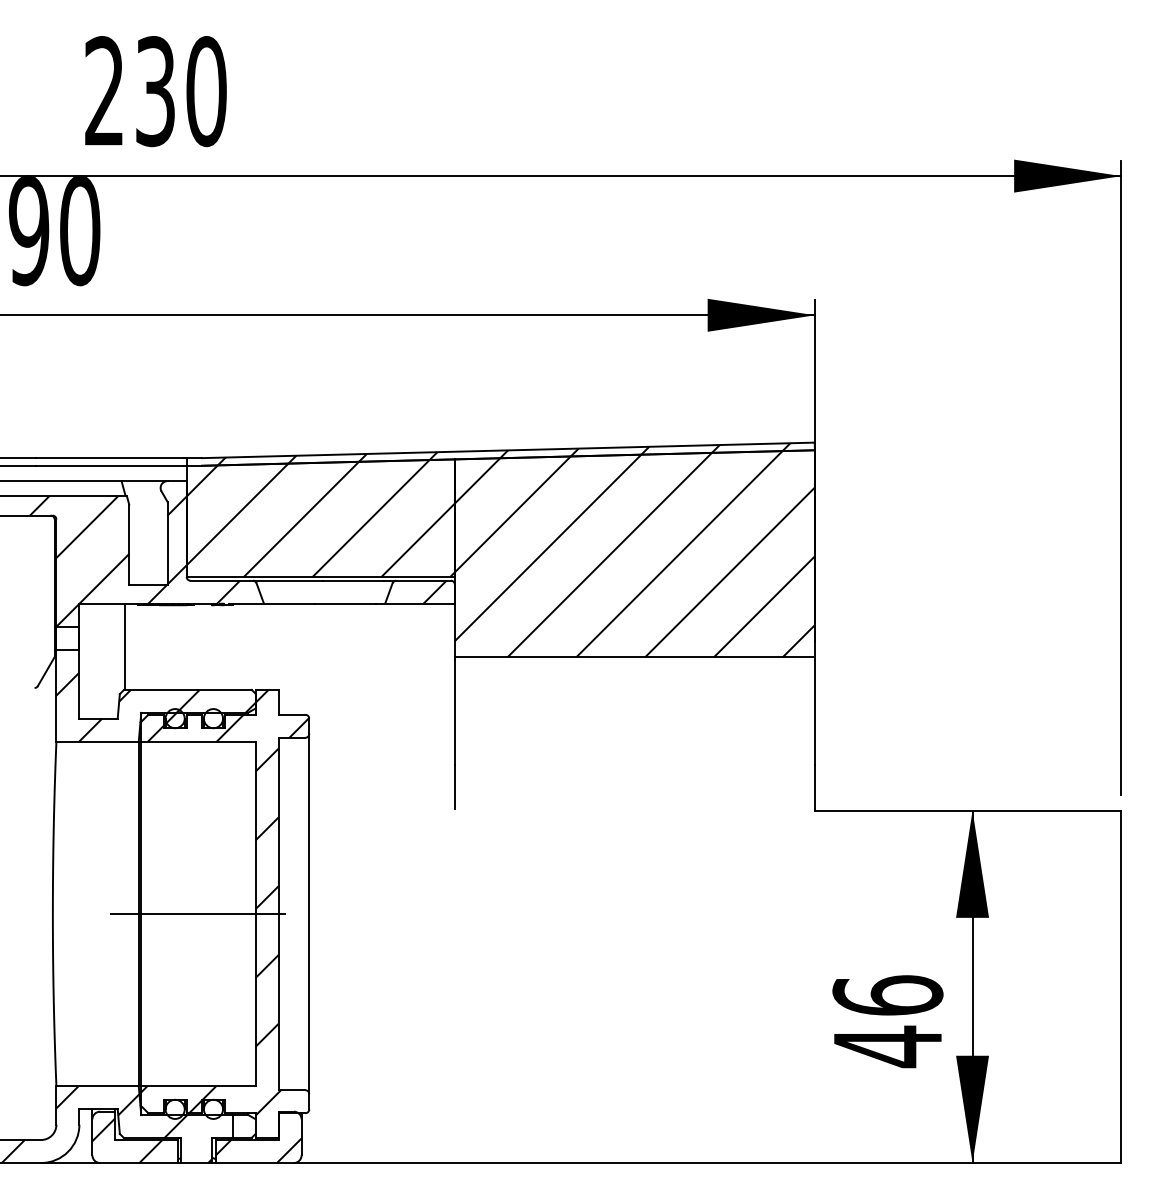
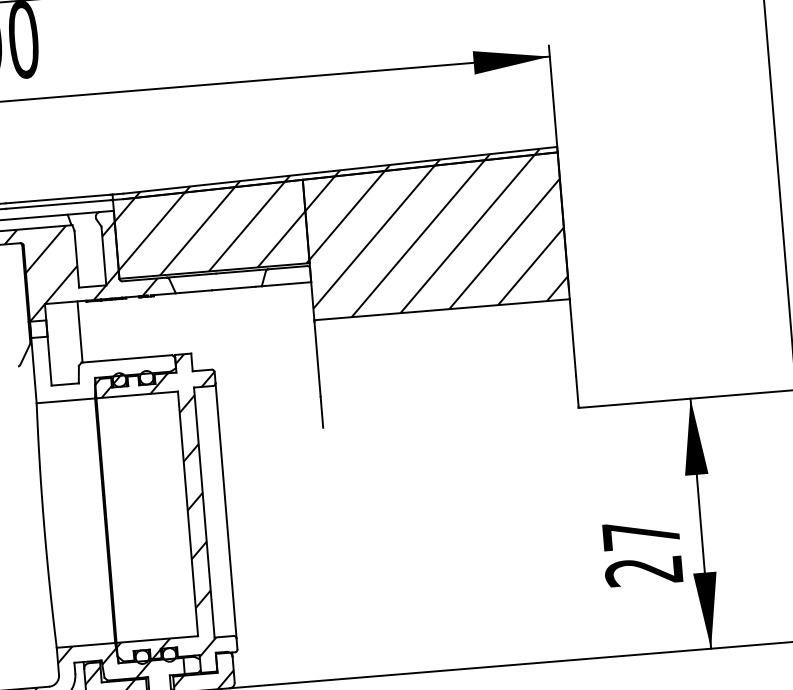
hatch: (434, 591) -> (296, 274), removed
hatch: (155, 683) -> (103, 356), removed
line: (198, 914) -> (147, 517), removed
text: (887, 1021) -> (642, 553), 46 -> 27

